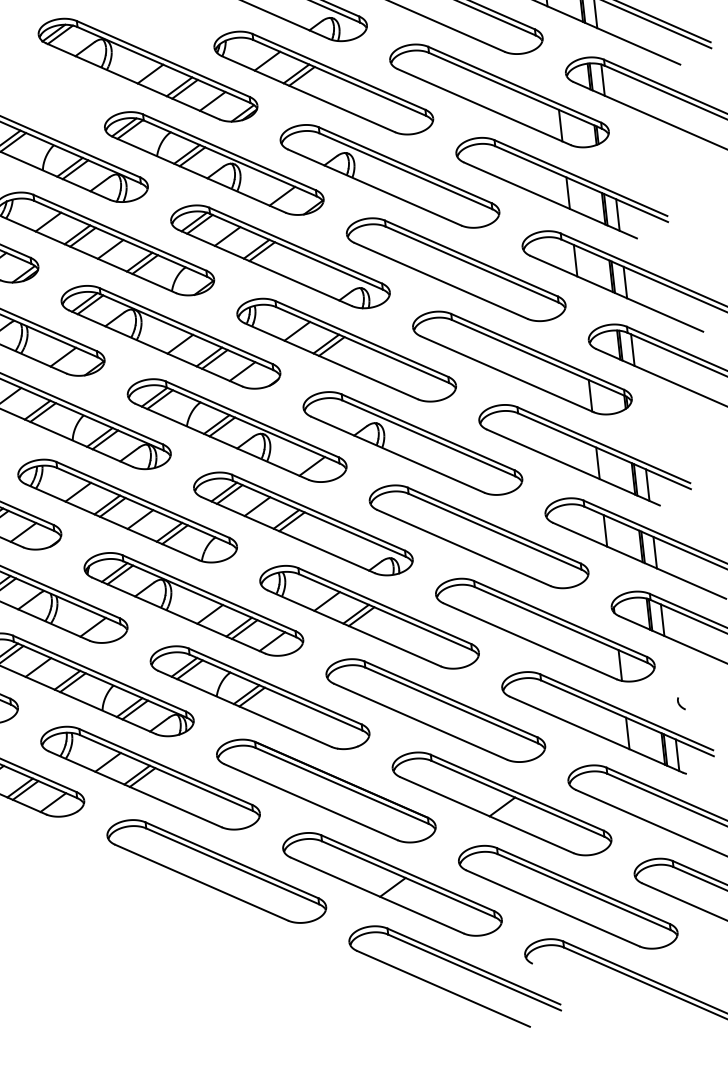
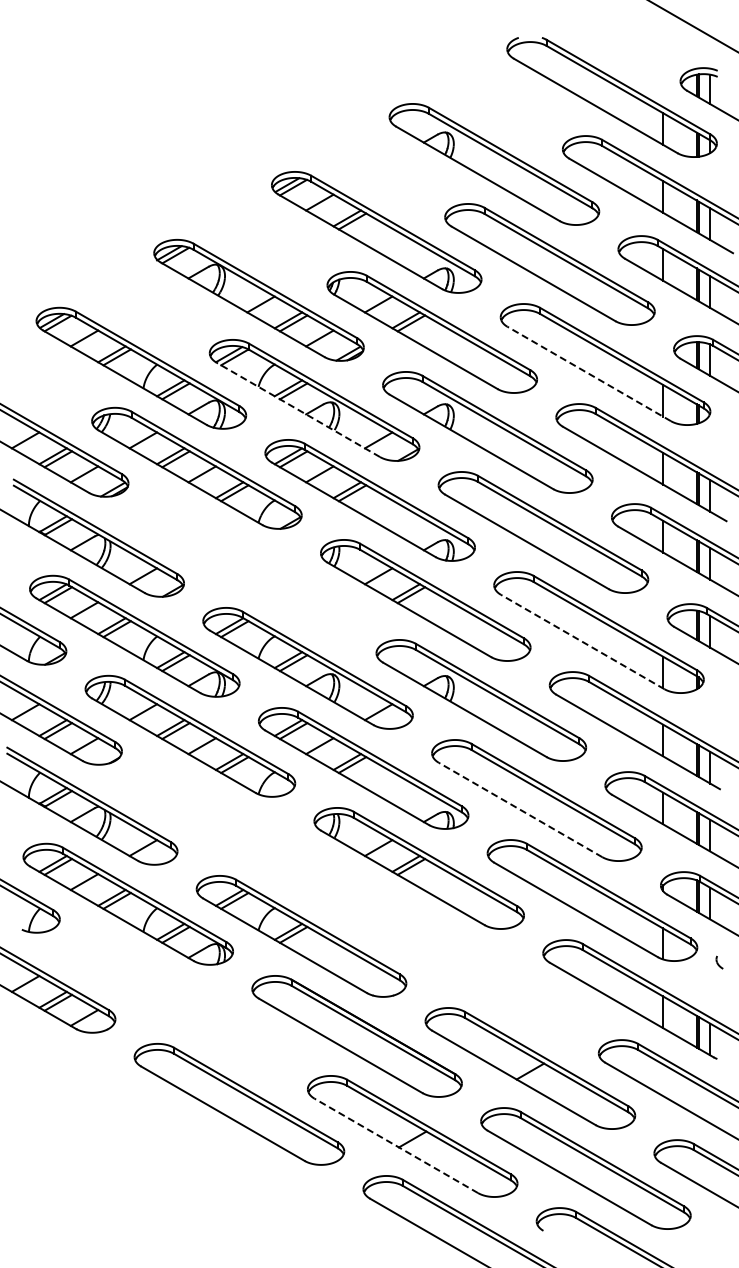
line: (483, 106) -> (588, 373), solid -> dashed
line: (198, 174) -> (297, 409), solid -> dashed
part: (170, 337) -> (252, 568), removed
line: (507, 373) -> (582, 641), solid -> dashed
line: (463, 547) -> (520, 809), solid -> dashed
part: (193, 604) -> (245, 836), removed
part: (681, 703) -> (719, 962), moved
part: (435, 710) -> (474, 968), removed
part: (150, 777) -> (183, 1003), removed
line: (376, 895) -> (395, 1145), solid -> dashed

